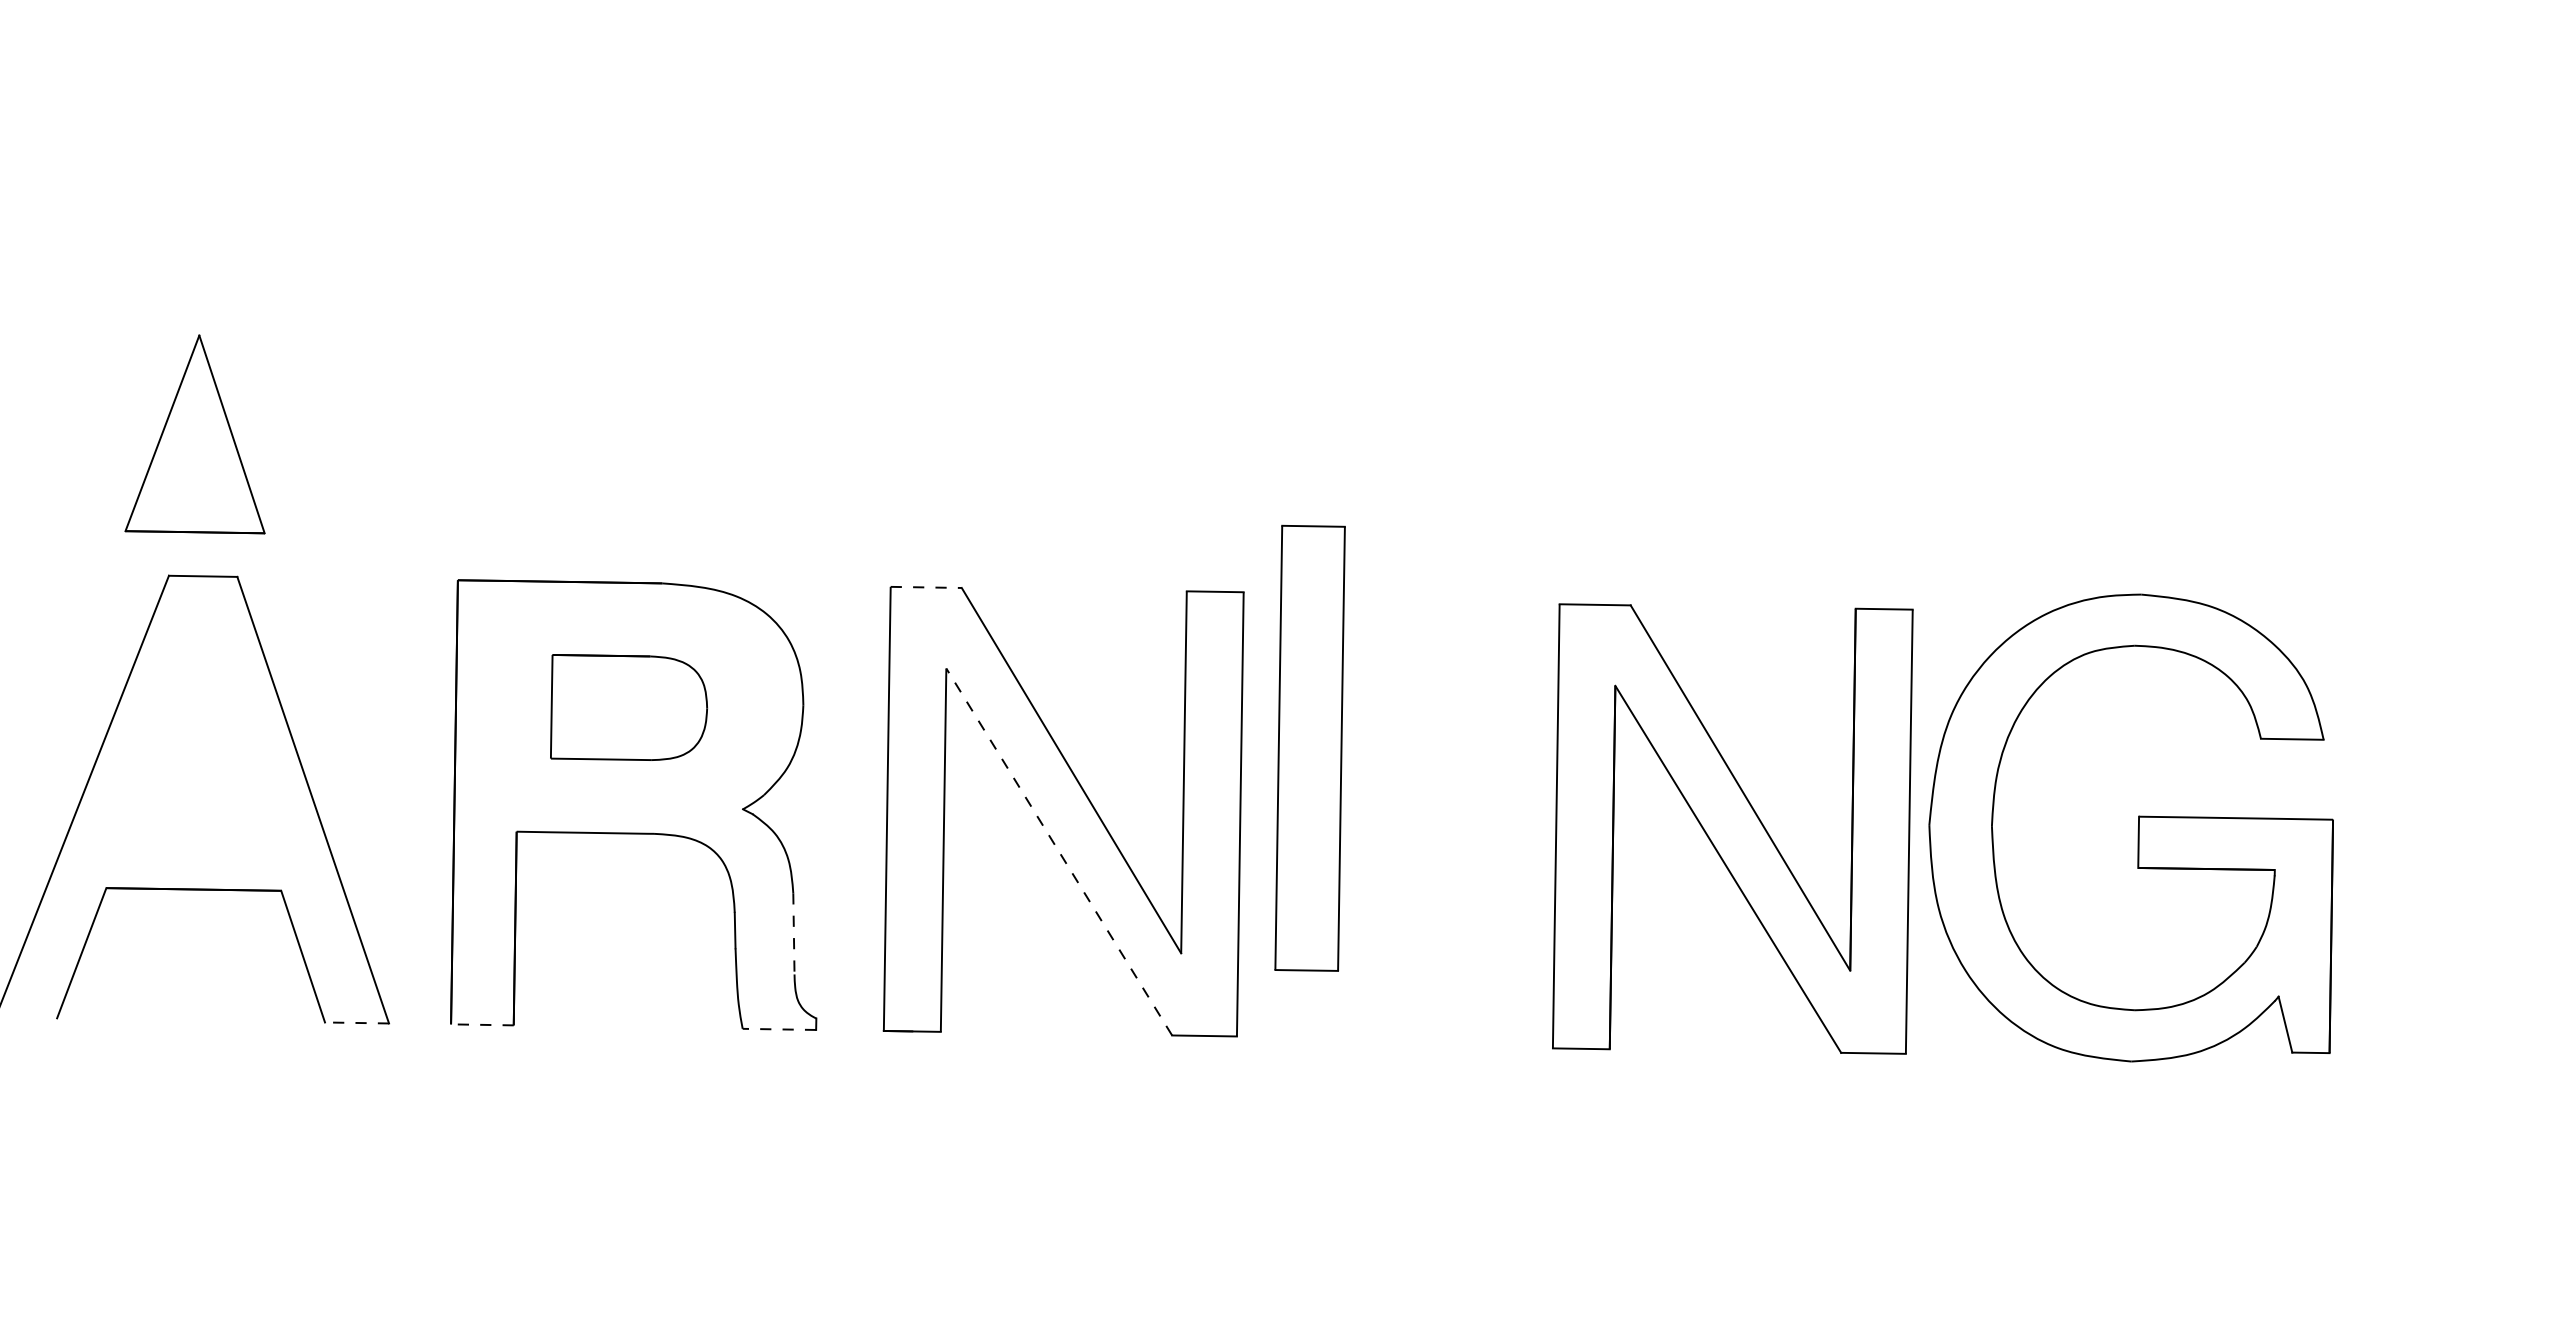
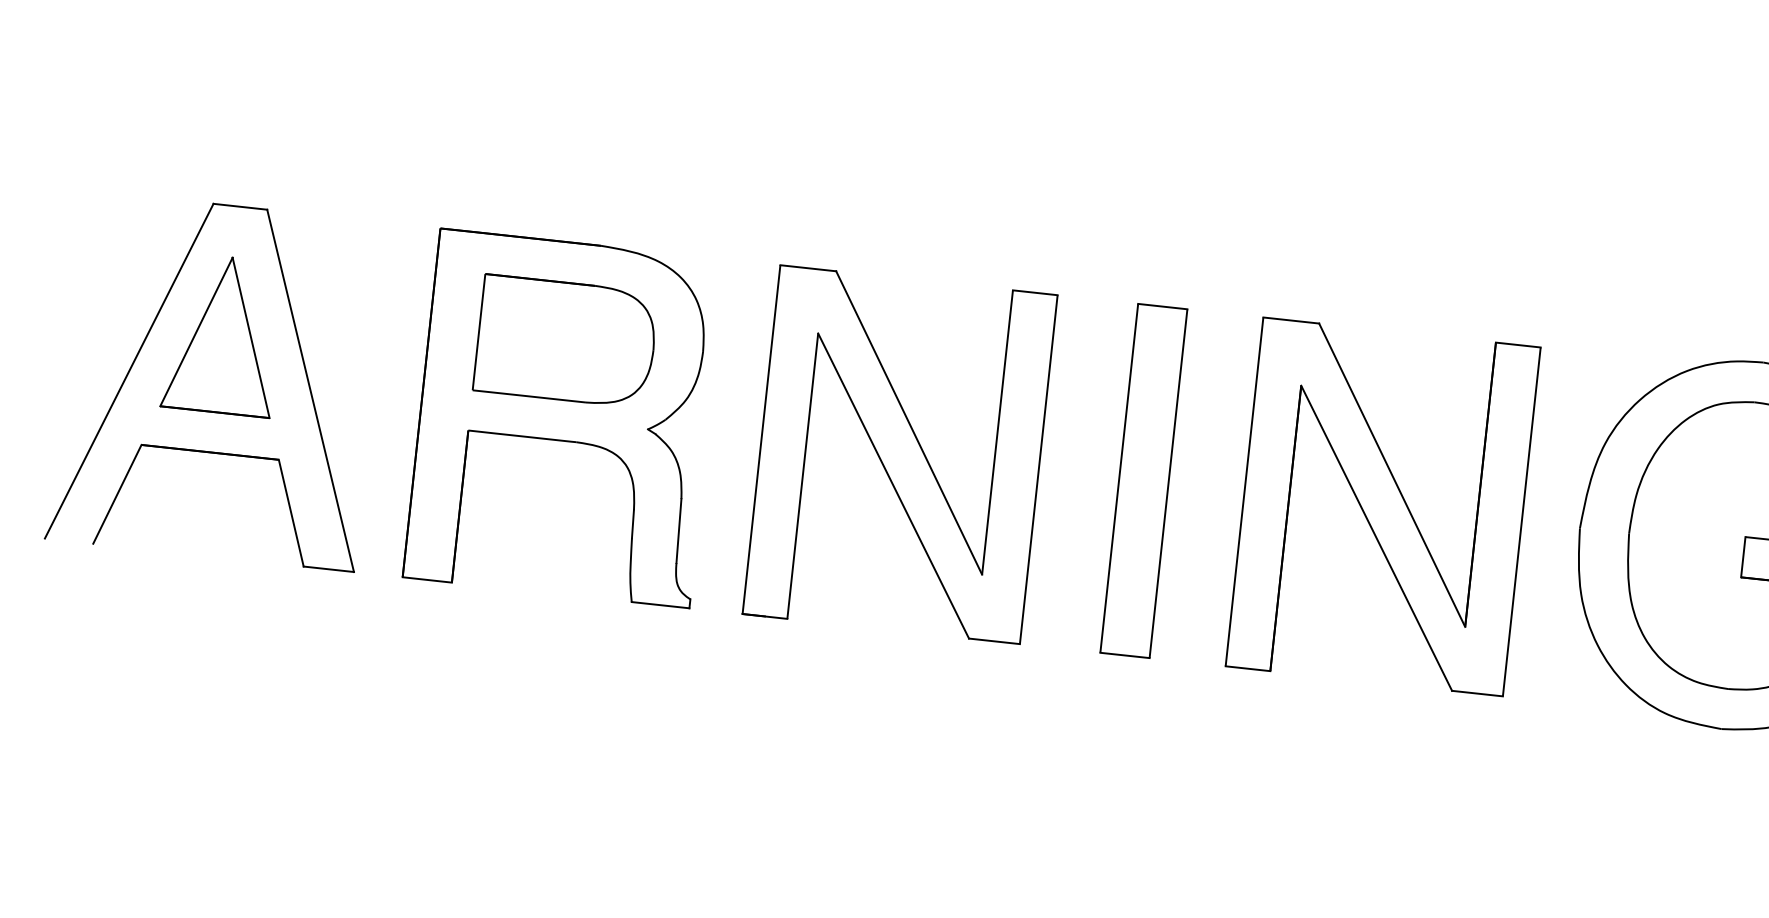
part: (194, 434) -> (221, 335), moved
line: (926, 587) -> (808, 268), dashed -> solid
part: (628, 707) -> (565, 340), size x1.43
part: (1309, 747) -> (1143, 480), moved
part: (1732, 828) -> (1382, 506), moved
line: (1058, 851) -> (893, 485), dashed -> solid
line: (793, 933) -> (678, 530), dashed -> solid
line: (356, 1022) -> (328, 568), dashed -> solid
line: (481, 1024) -> (426, 579), dashed -> solid
line: (779, 1029) -> (660, 605), dashed -> solid

